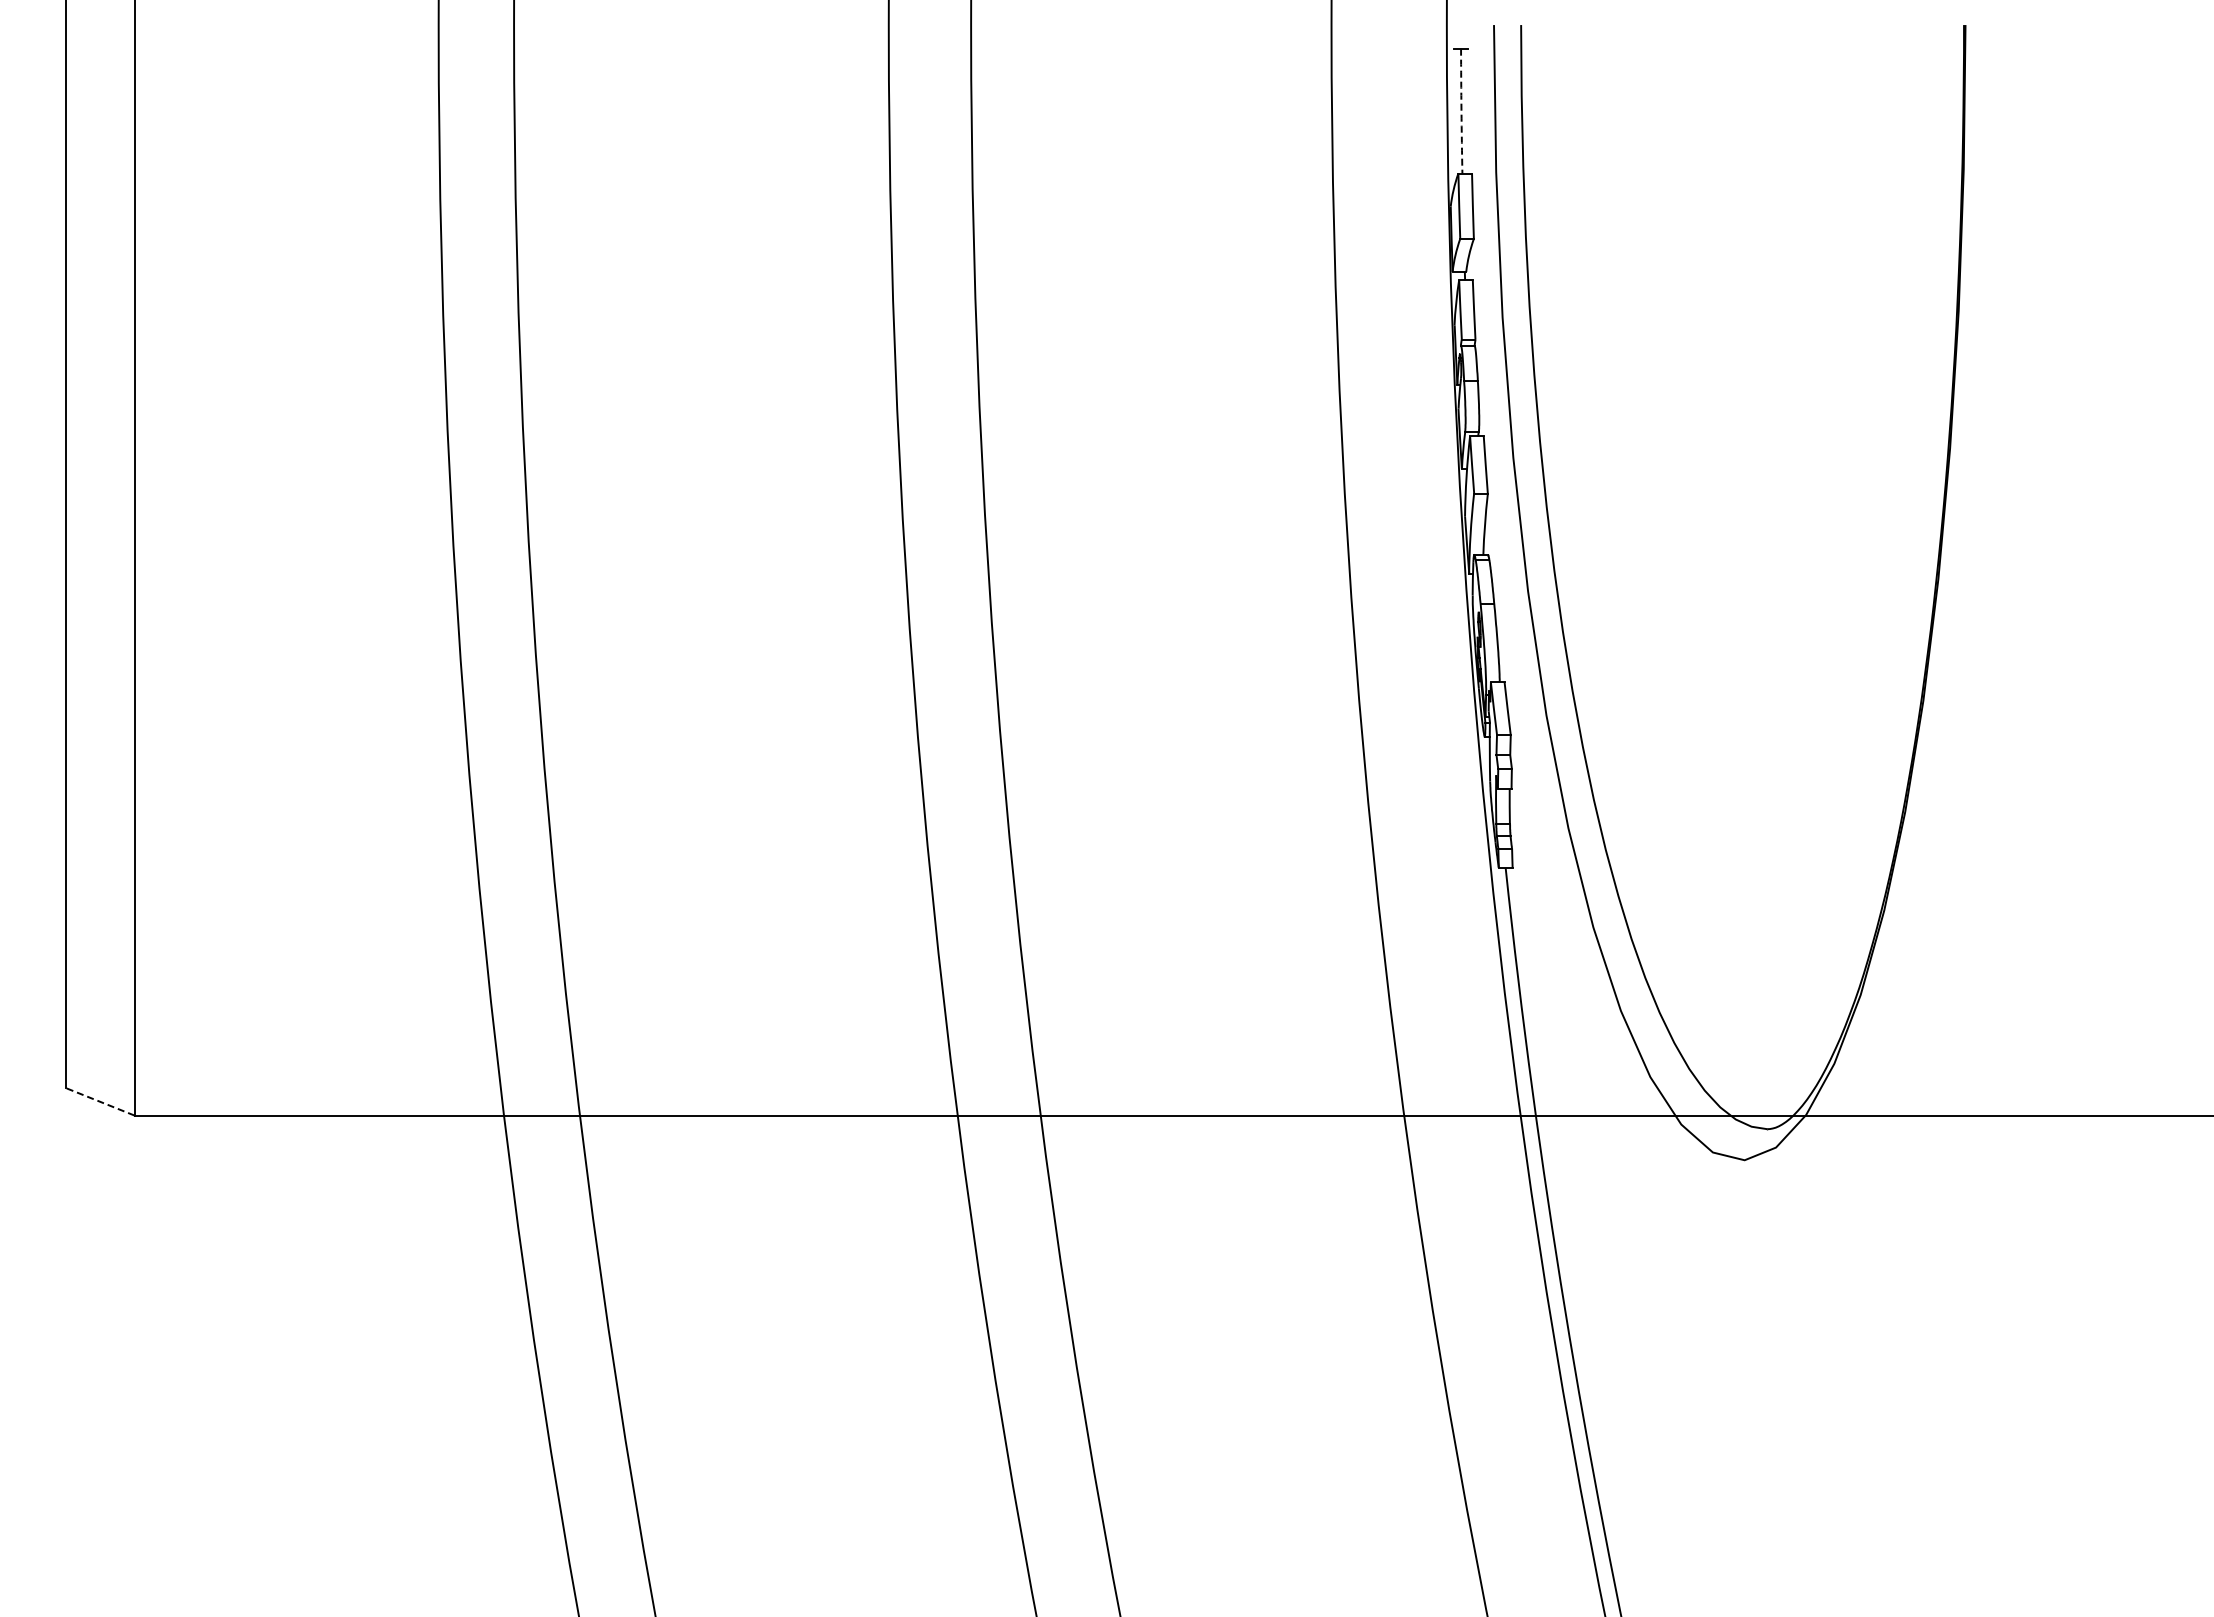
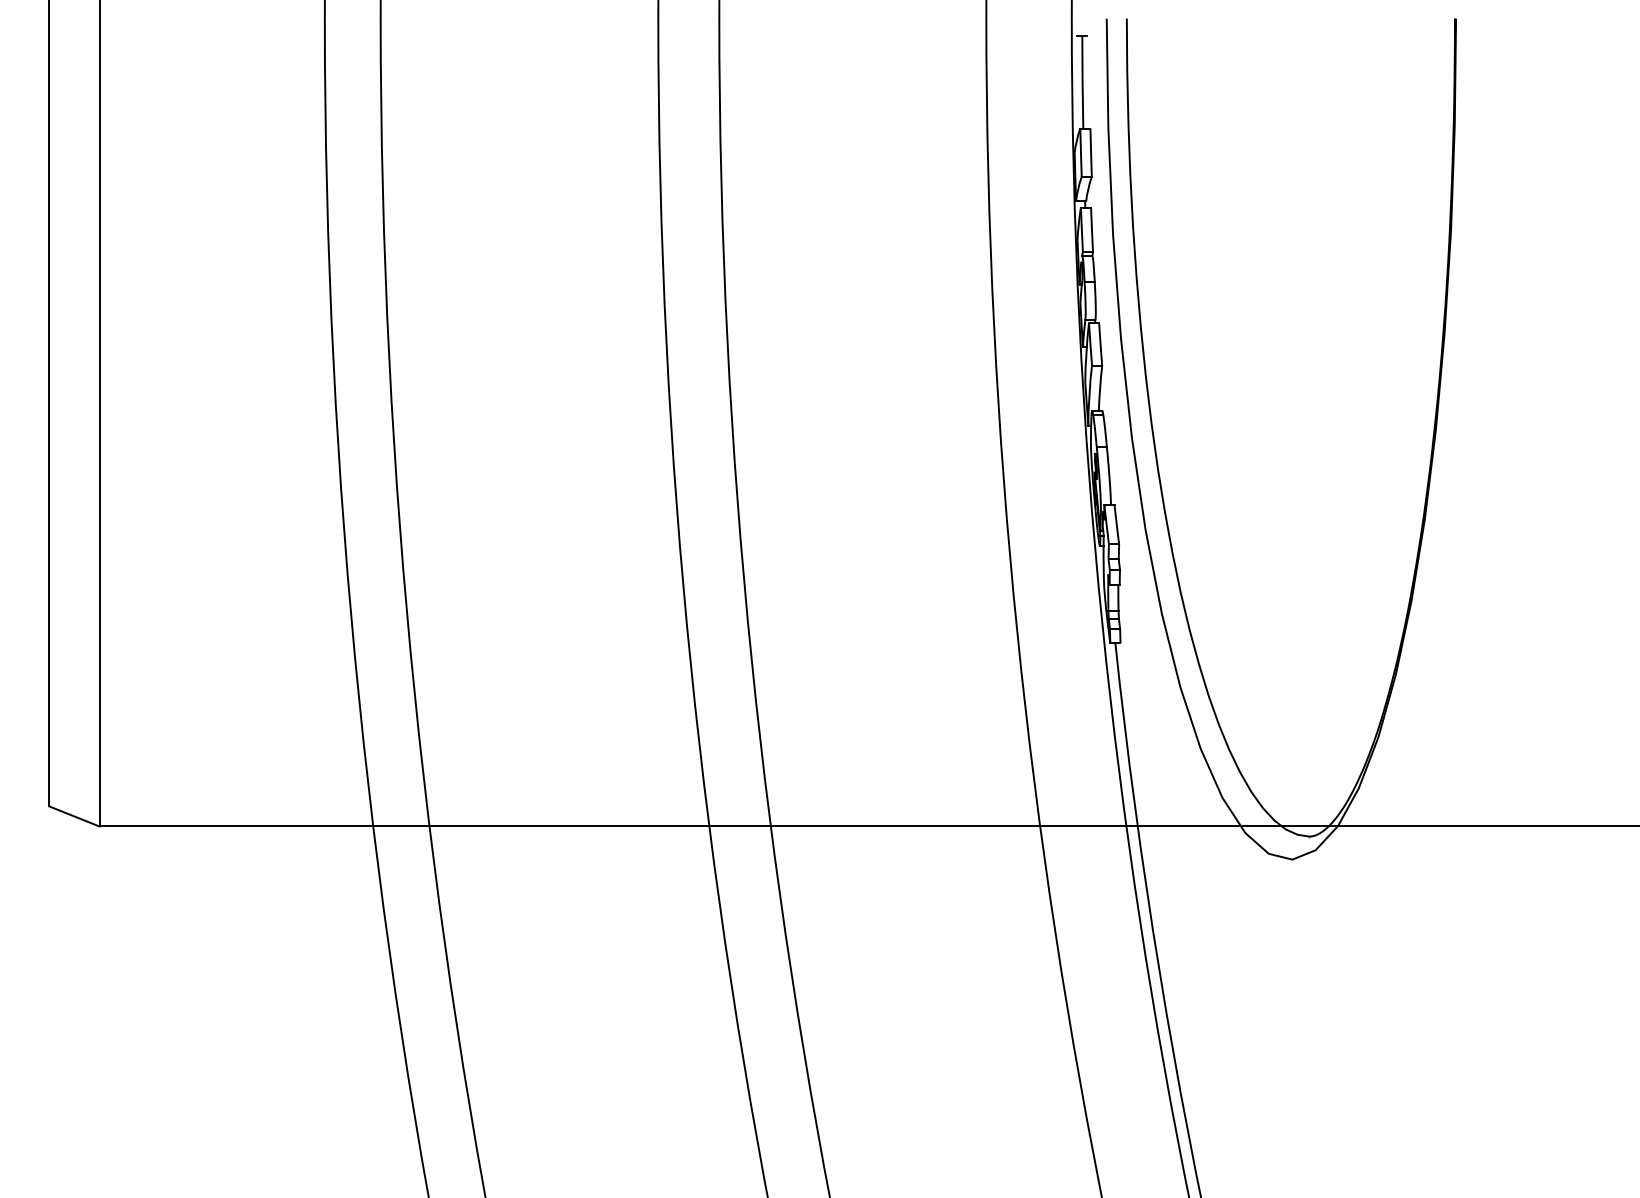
arc: (1461, 111) -> (1082, 82), dashed -> solid
line: (100, 1101) -> (74, 816), dashed -> solid

